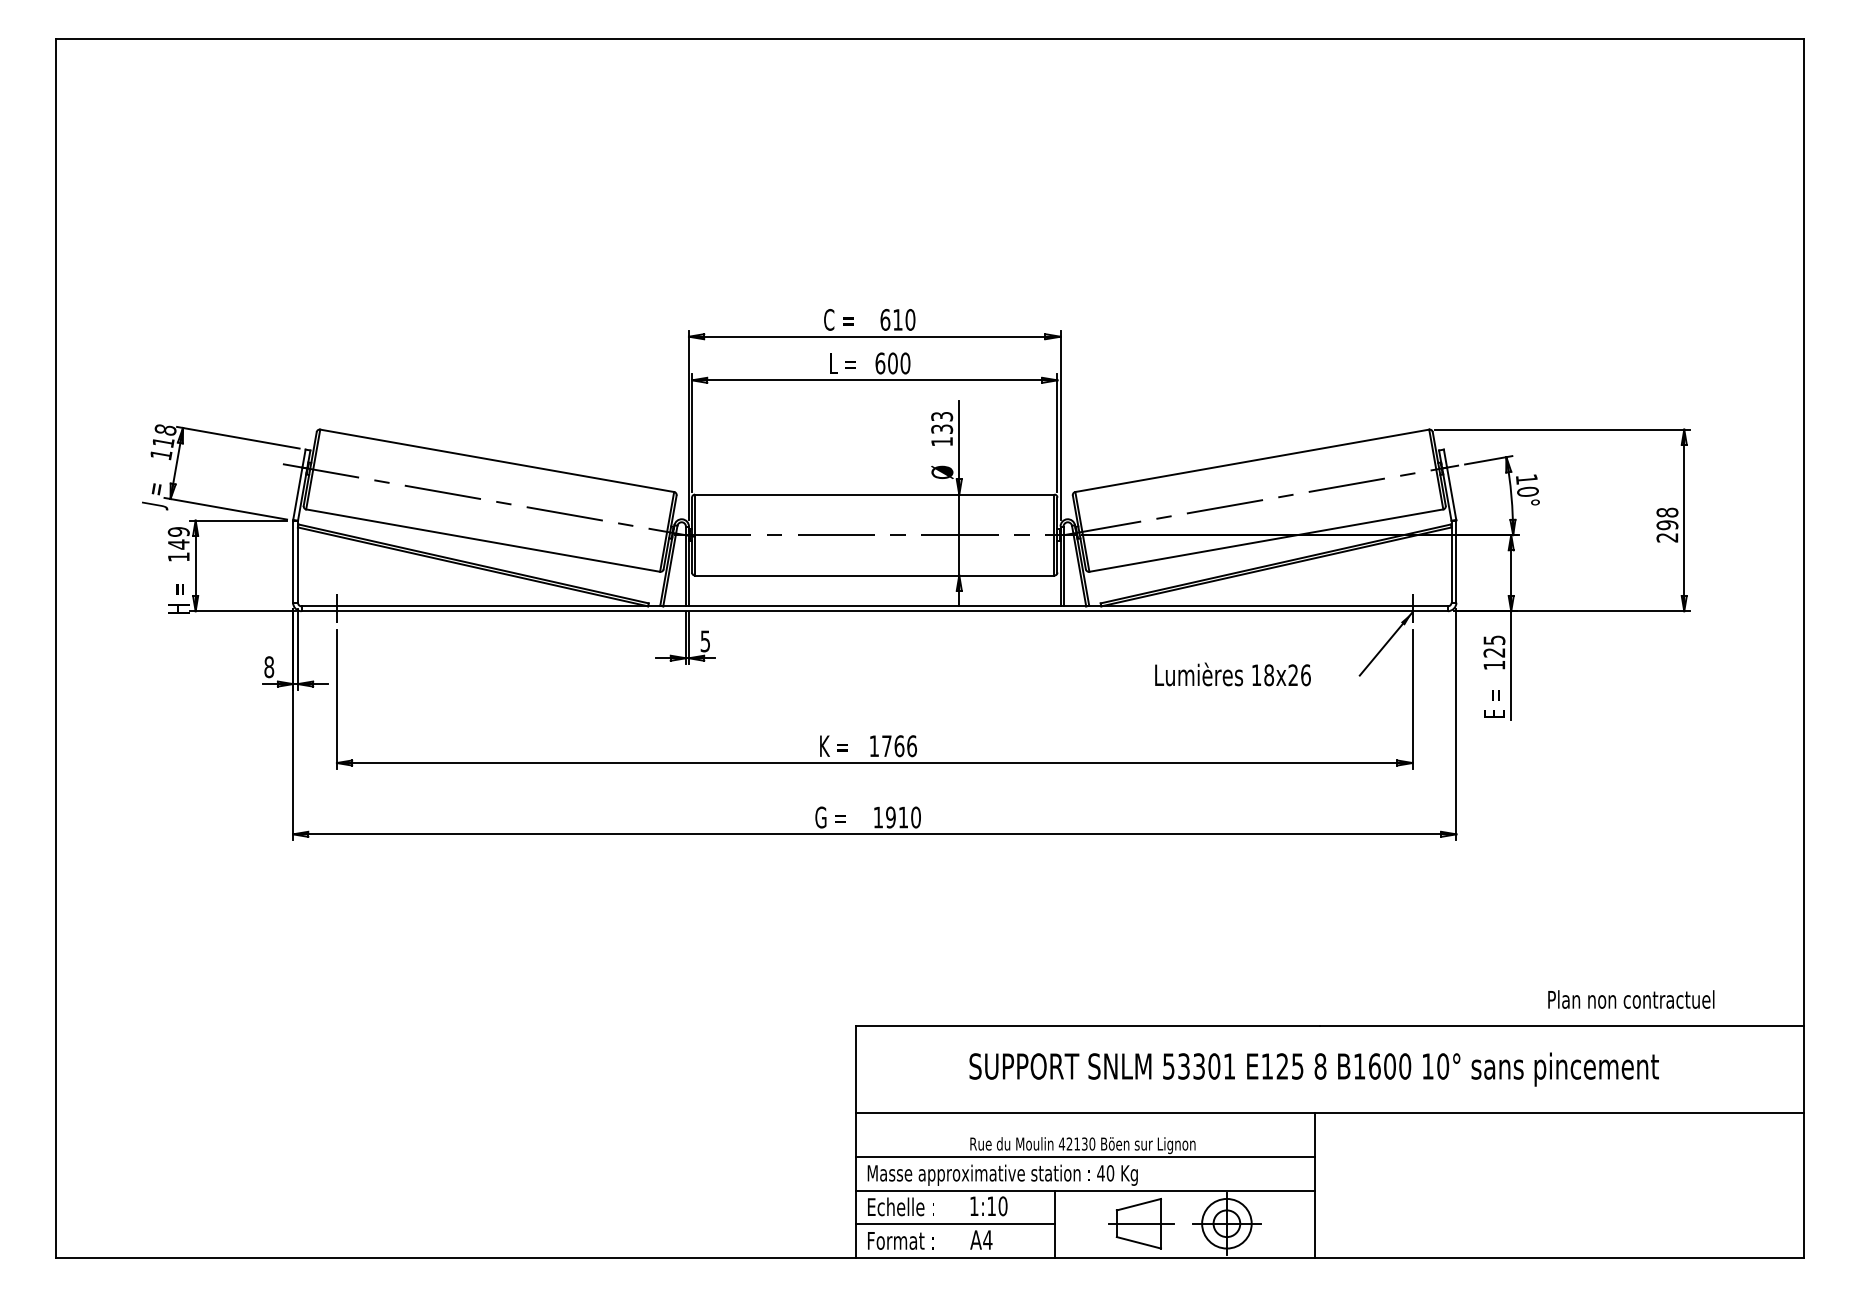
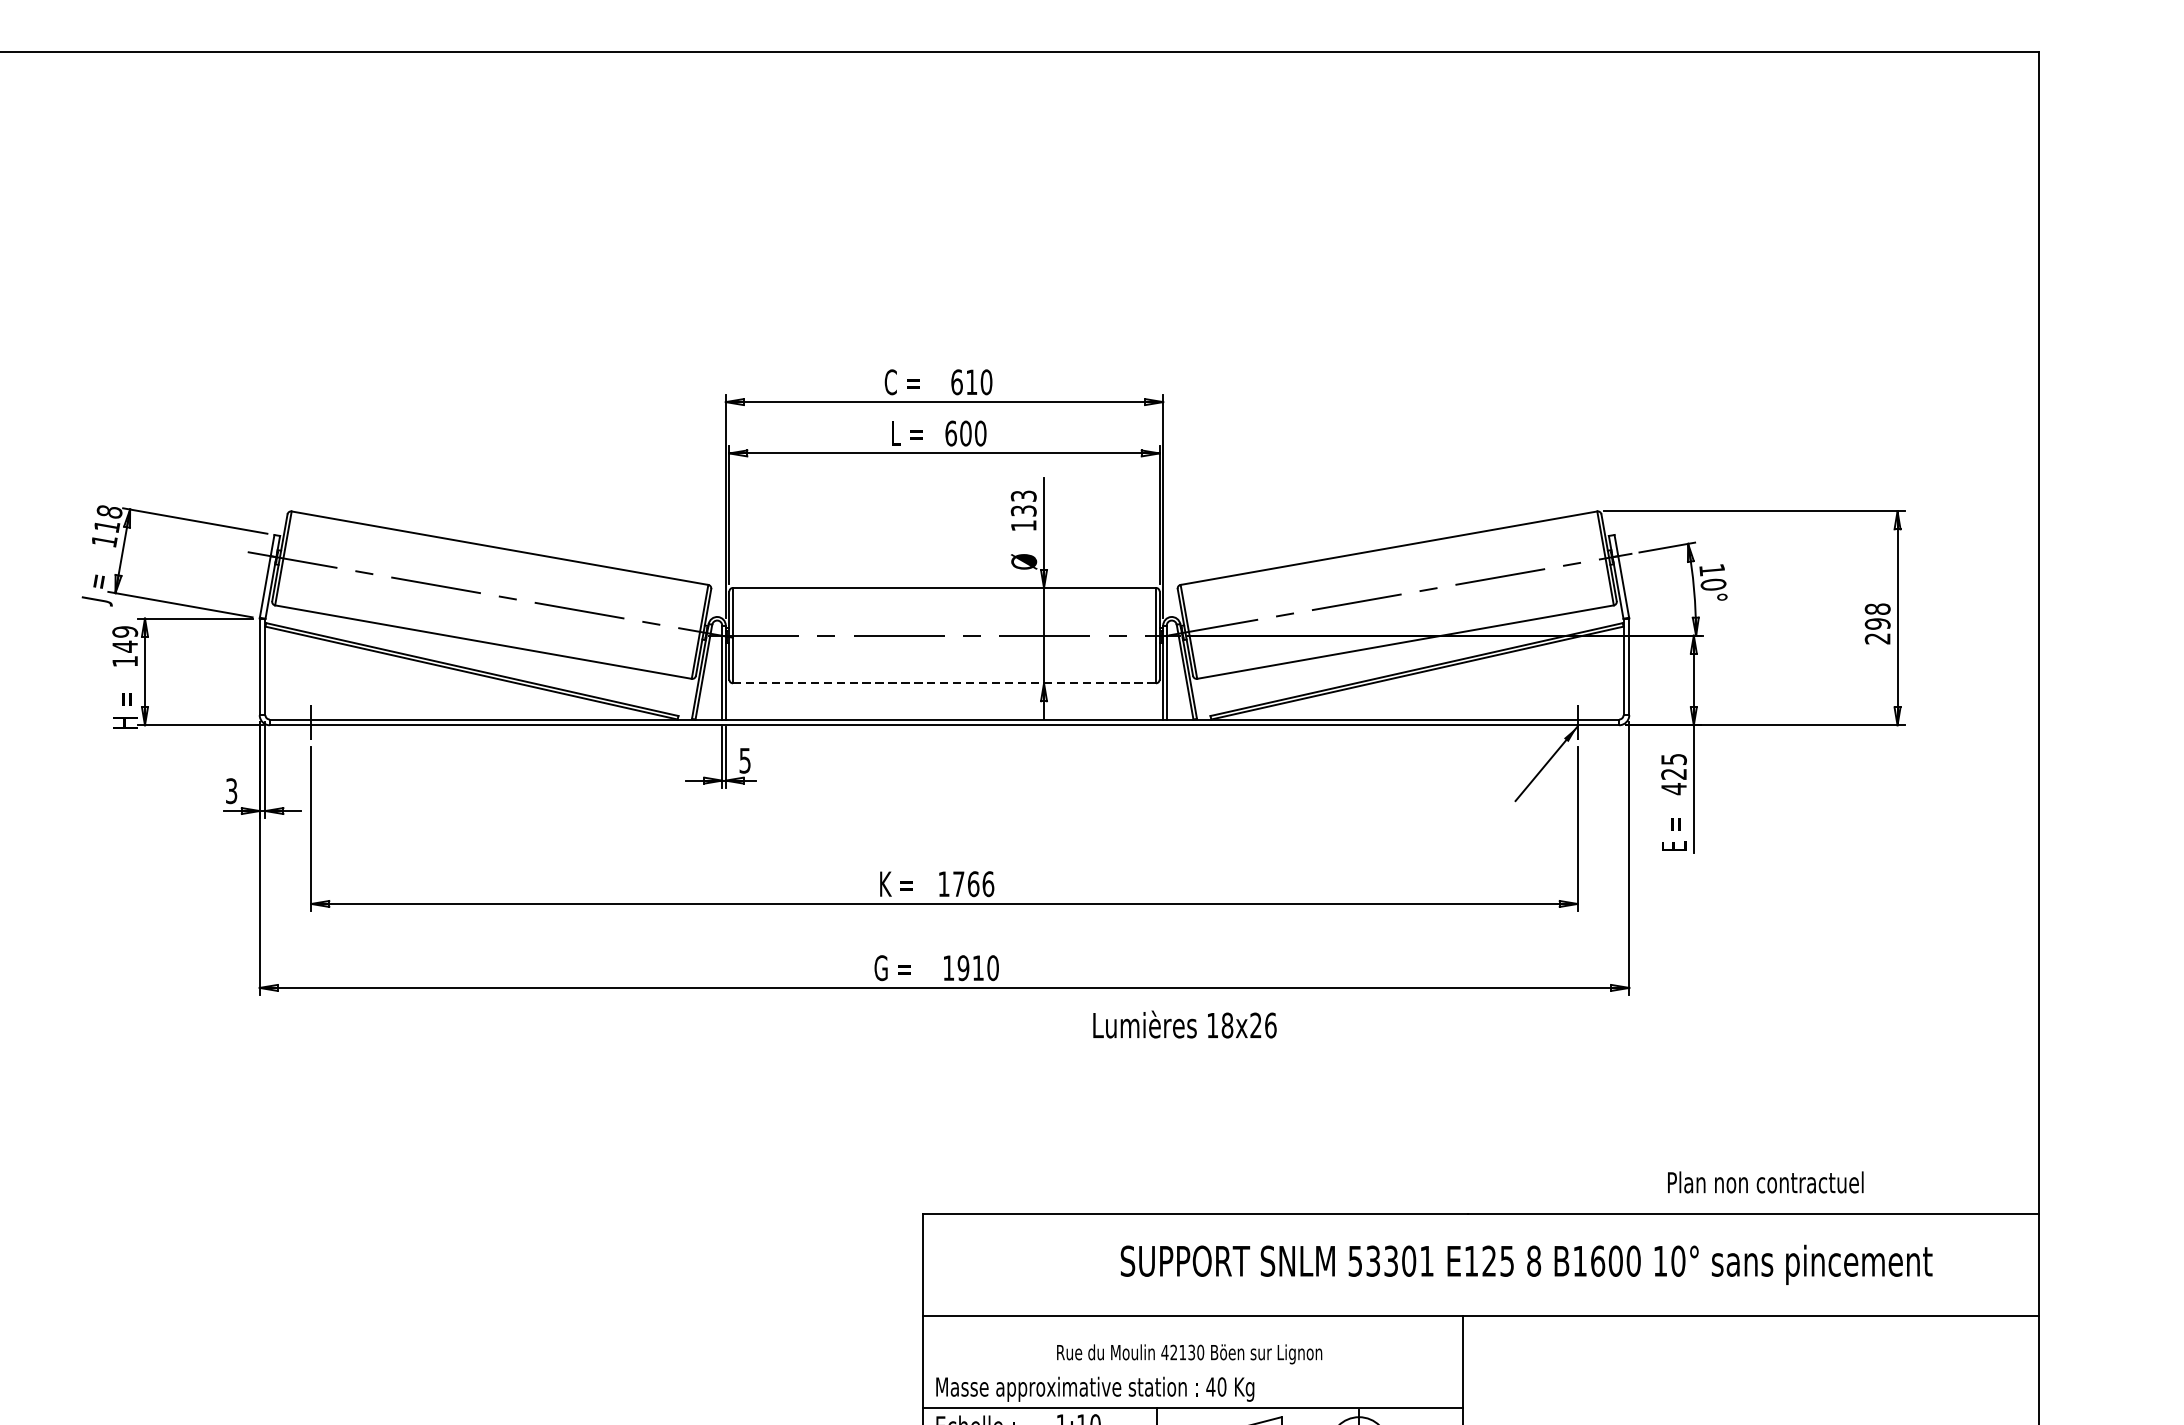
line: (874, 575) -> (944, 683), solid -> dashed
text: (1494, 665) -> (1674, 789), 125 -> 425
text: (269, 667) -> (231, 791), 8 -> 3
text: (1232, 674) -> (1184, 1024), moved
text: (1631, 999) -> (1765, 1182), moved
text: (1313, 1069) -> (1525, 1264), moved
line: (1085, 1157) -> (1192, 1368), removed

